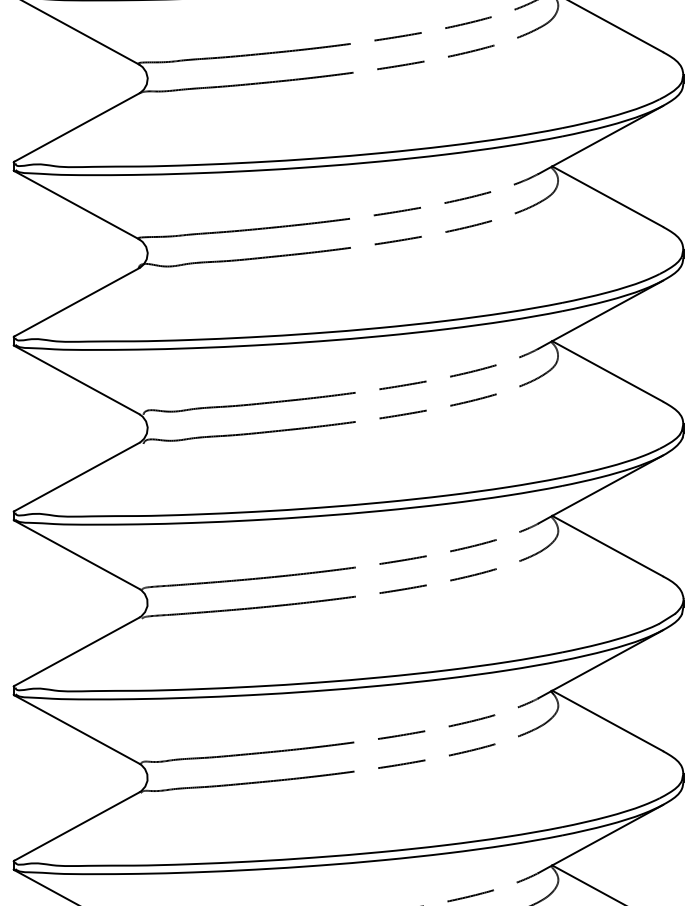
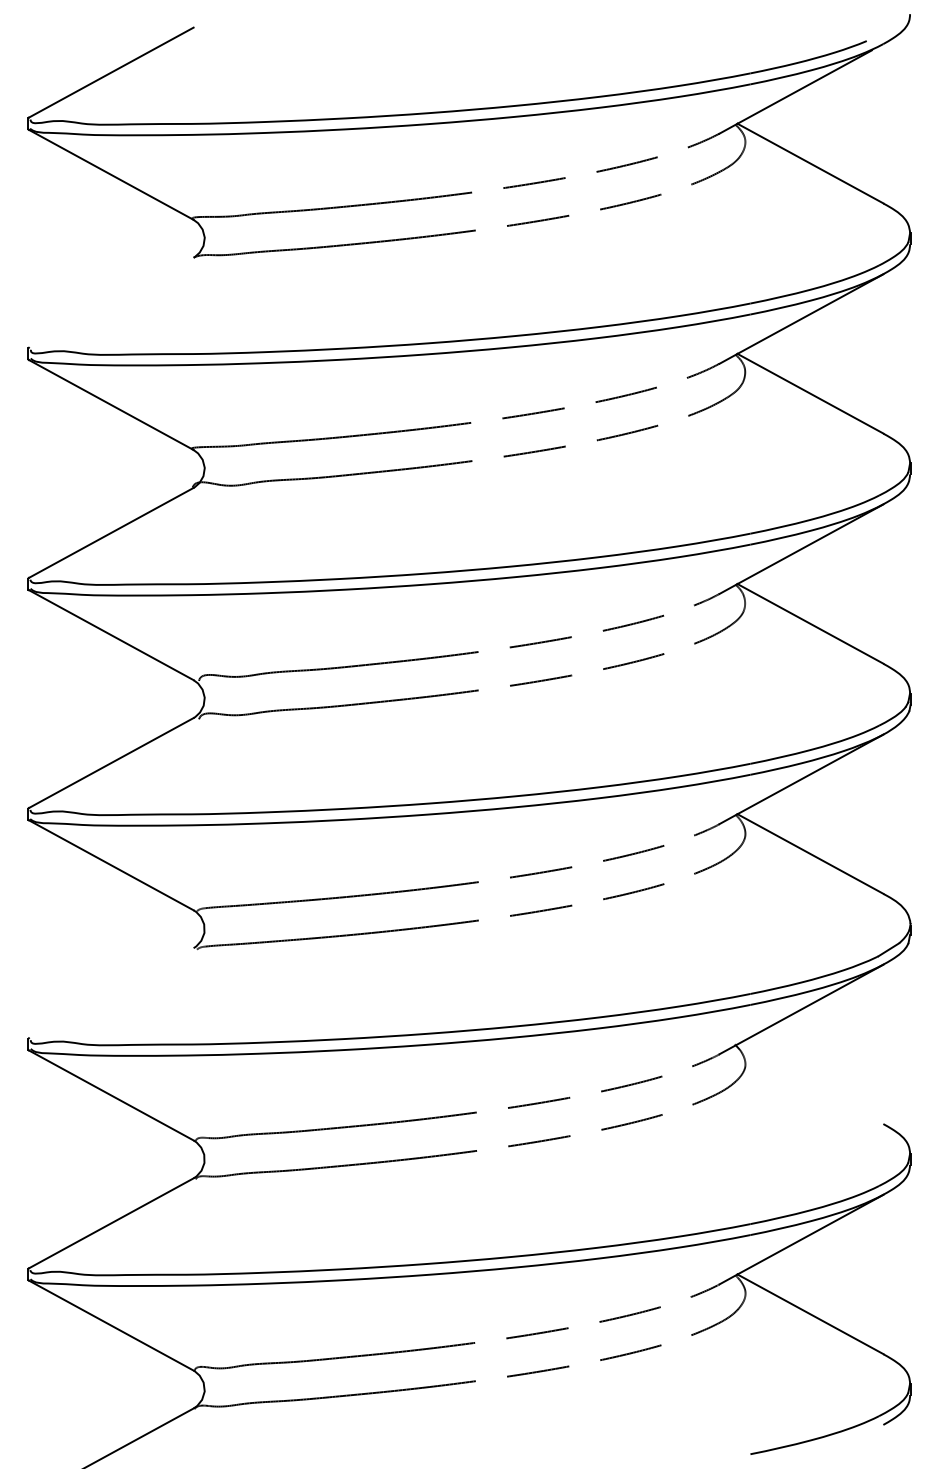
line: (76, 127) -> (110, 302), removed
line: (76, 652) -> (110, 993), removed
line: (607, 720) -> (810, 1083), removed

